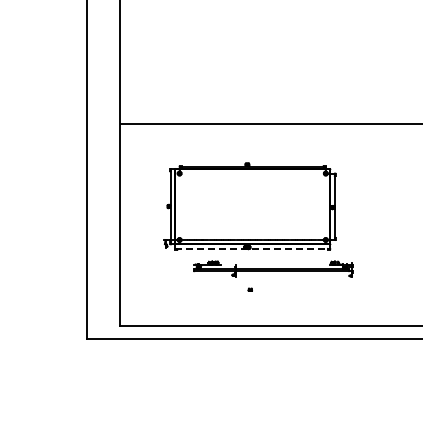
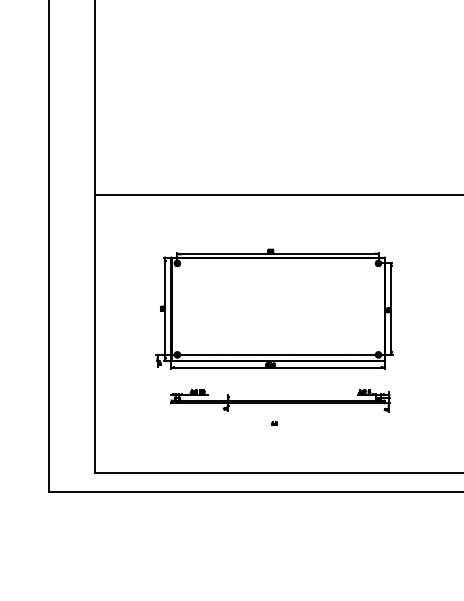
line: (252, 249) -> (277, 367), dashed -> solid
part: (273, 268) -> (280, 399), moved

